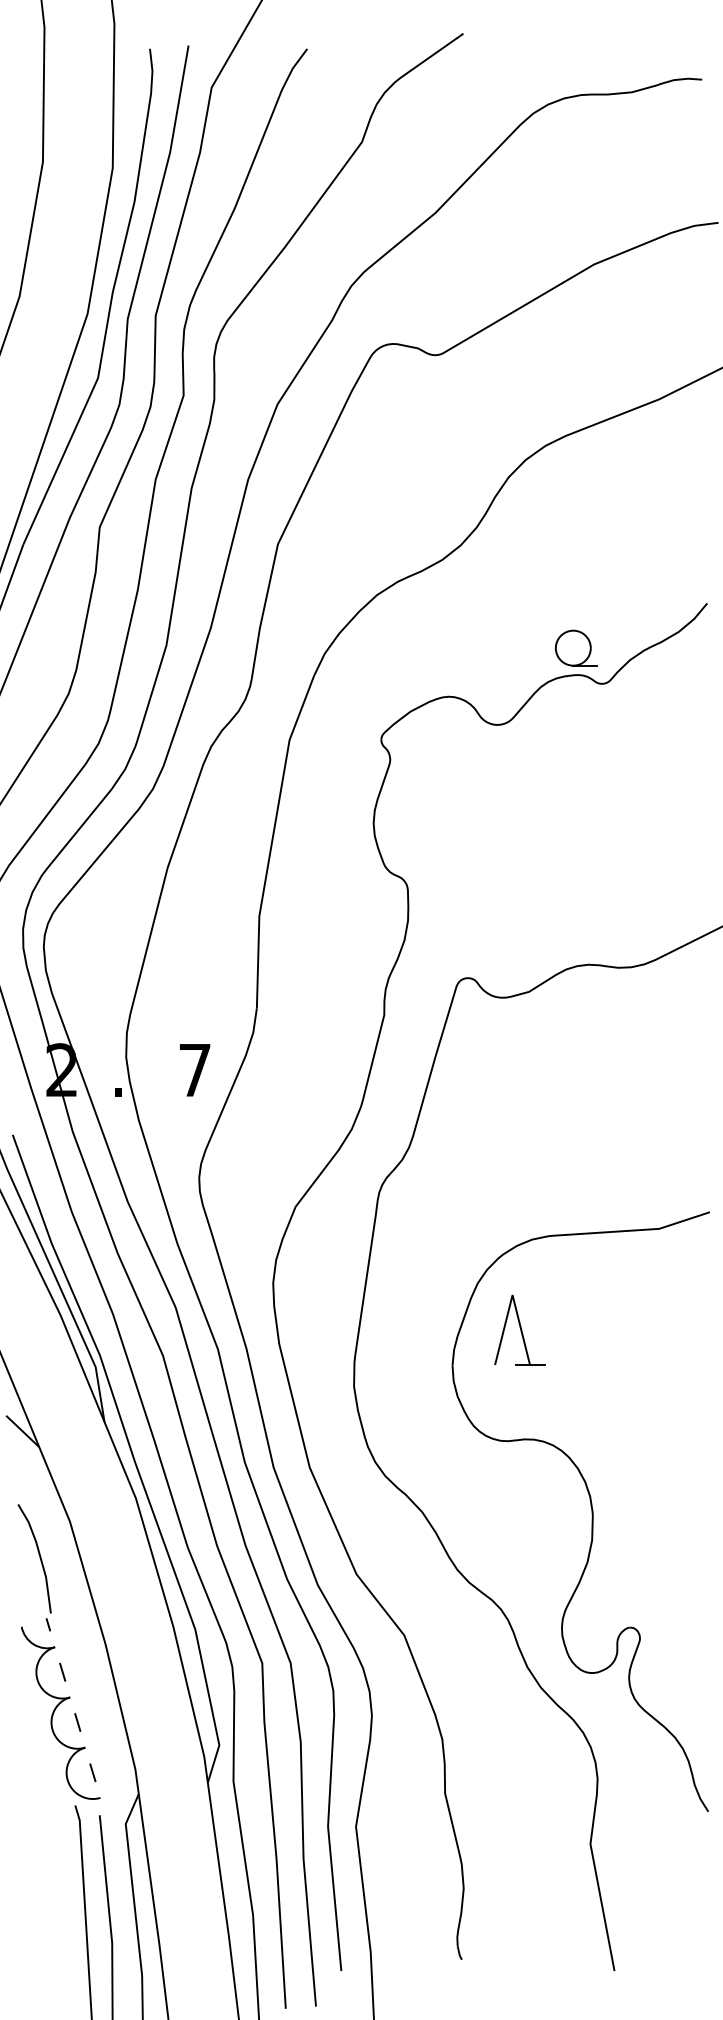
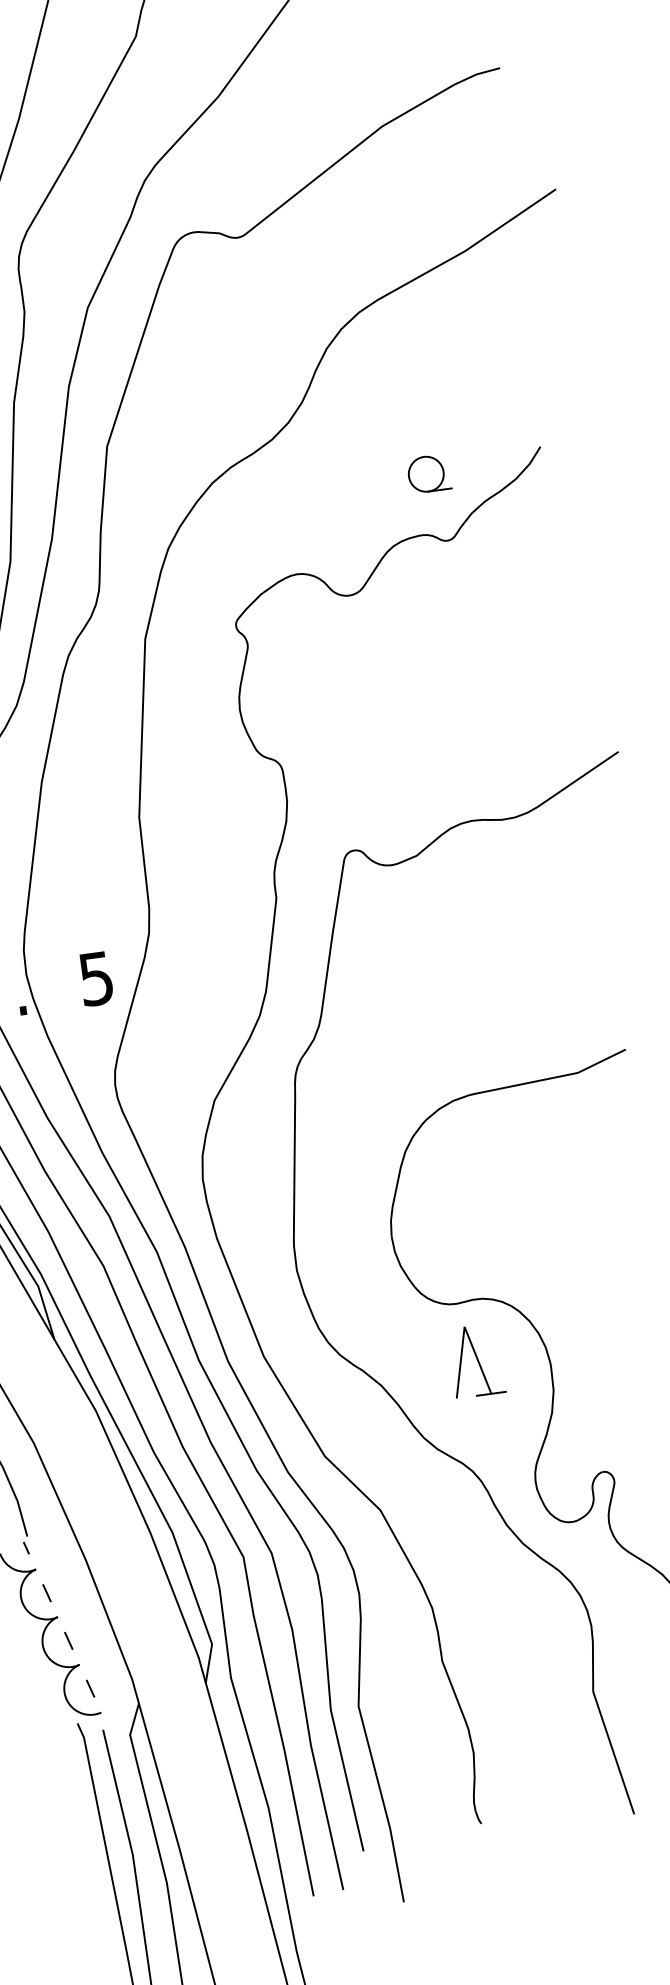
part: (576, 647) -> (429, 473), moved
text: (194, 1070) -> (95, 979), 7 -> 5
part: (519, 1330) -> (476, 1361), moved

